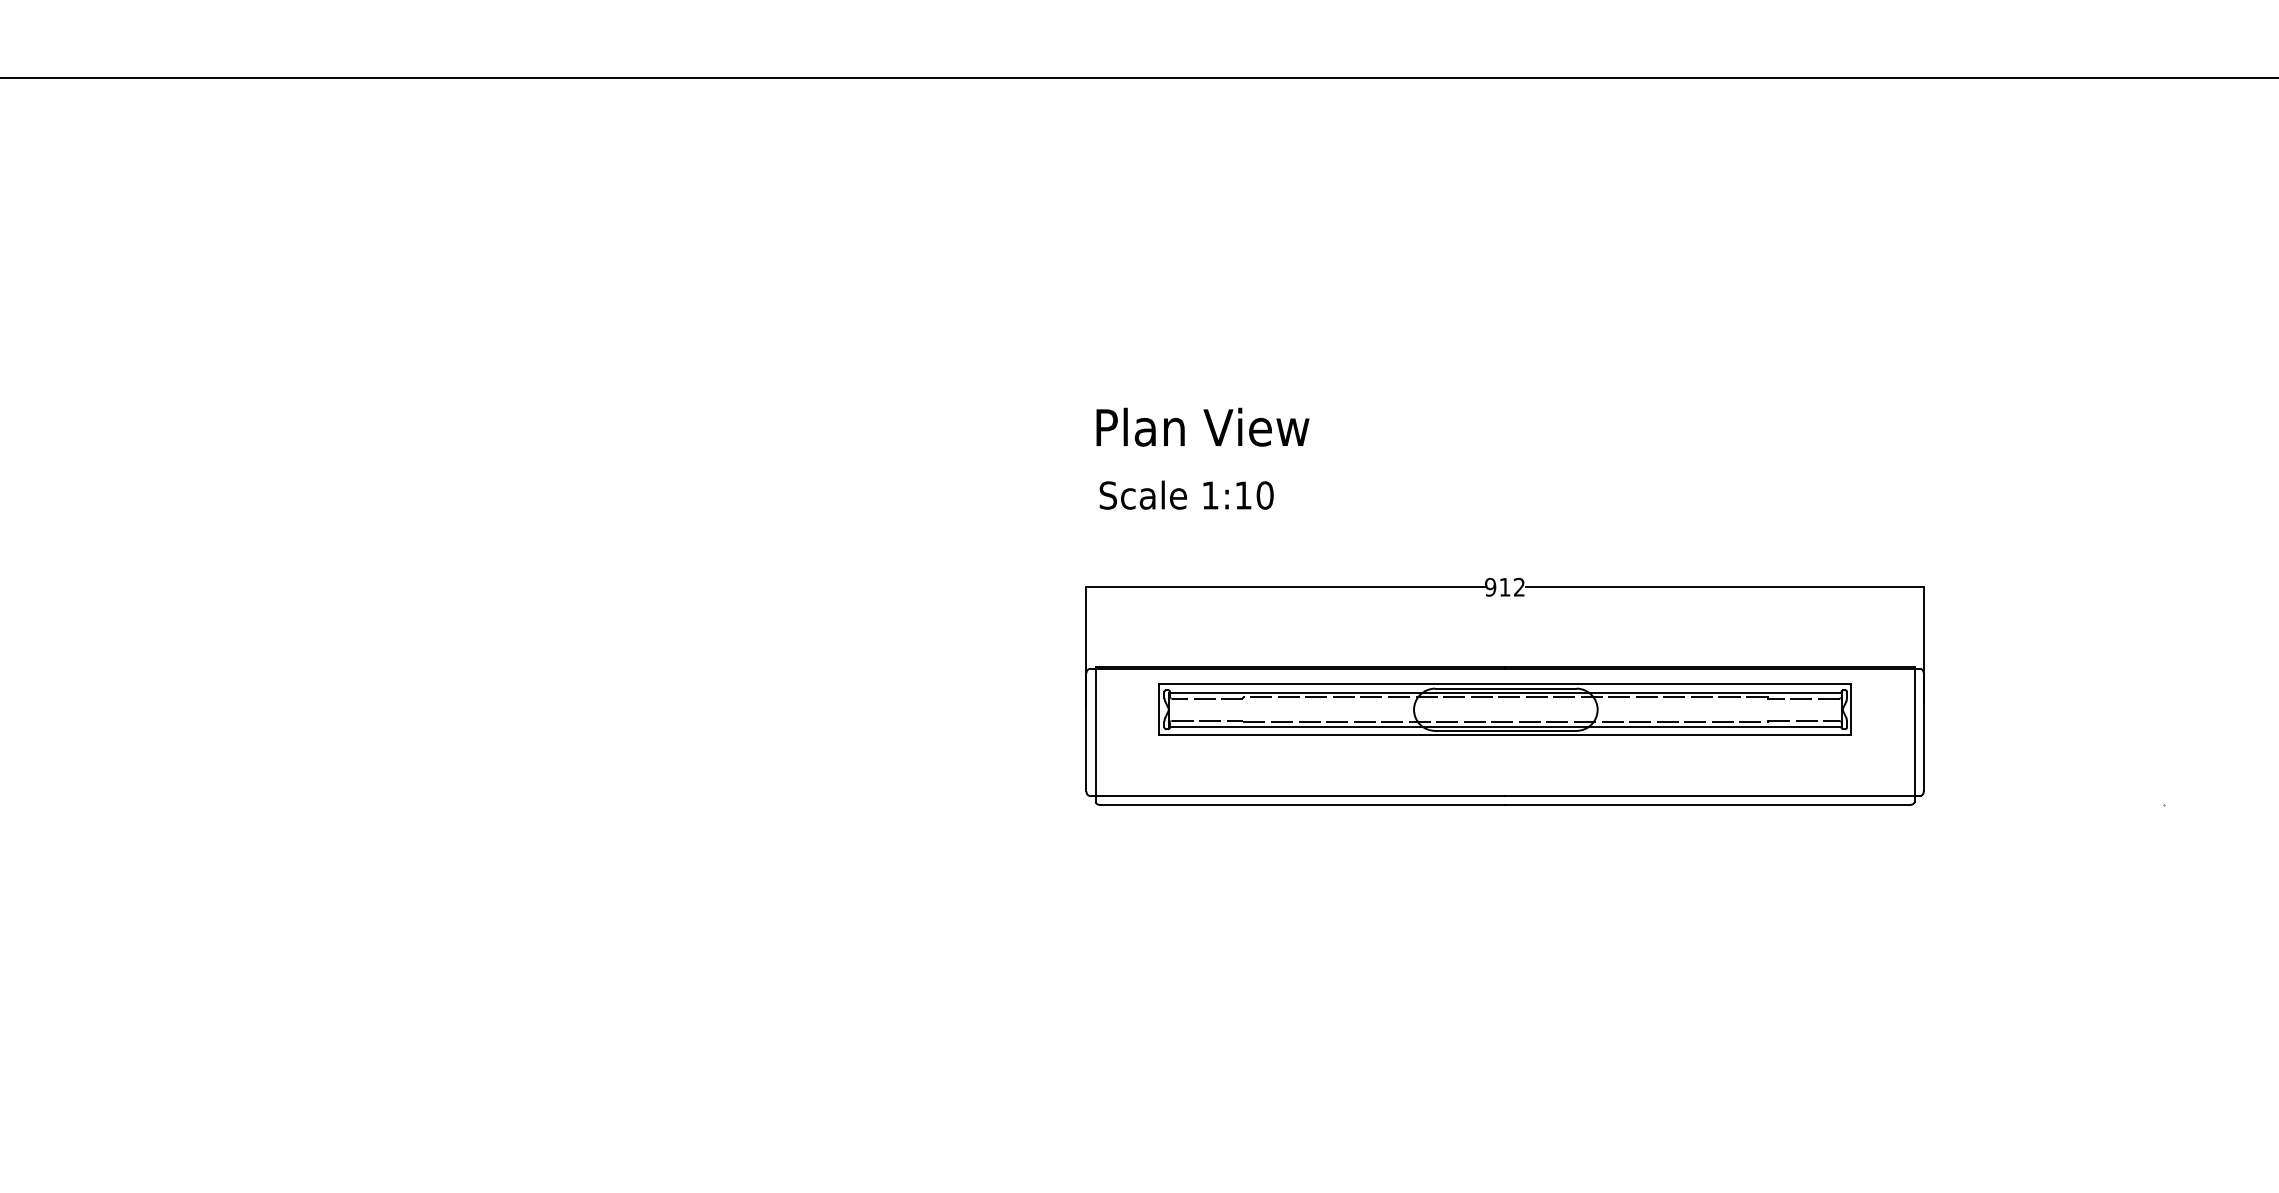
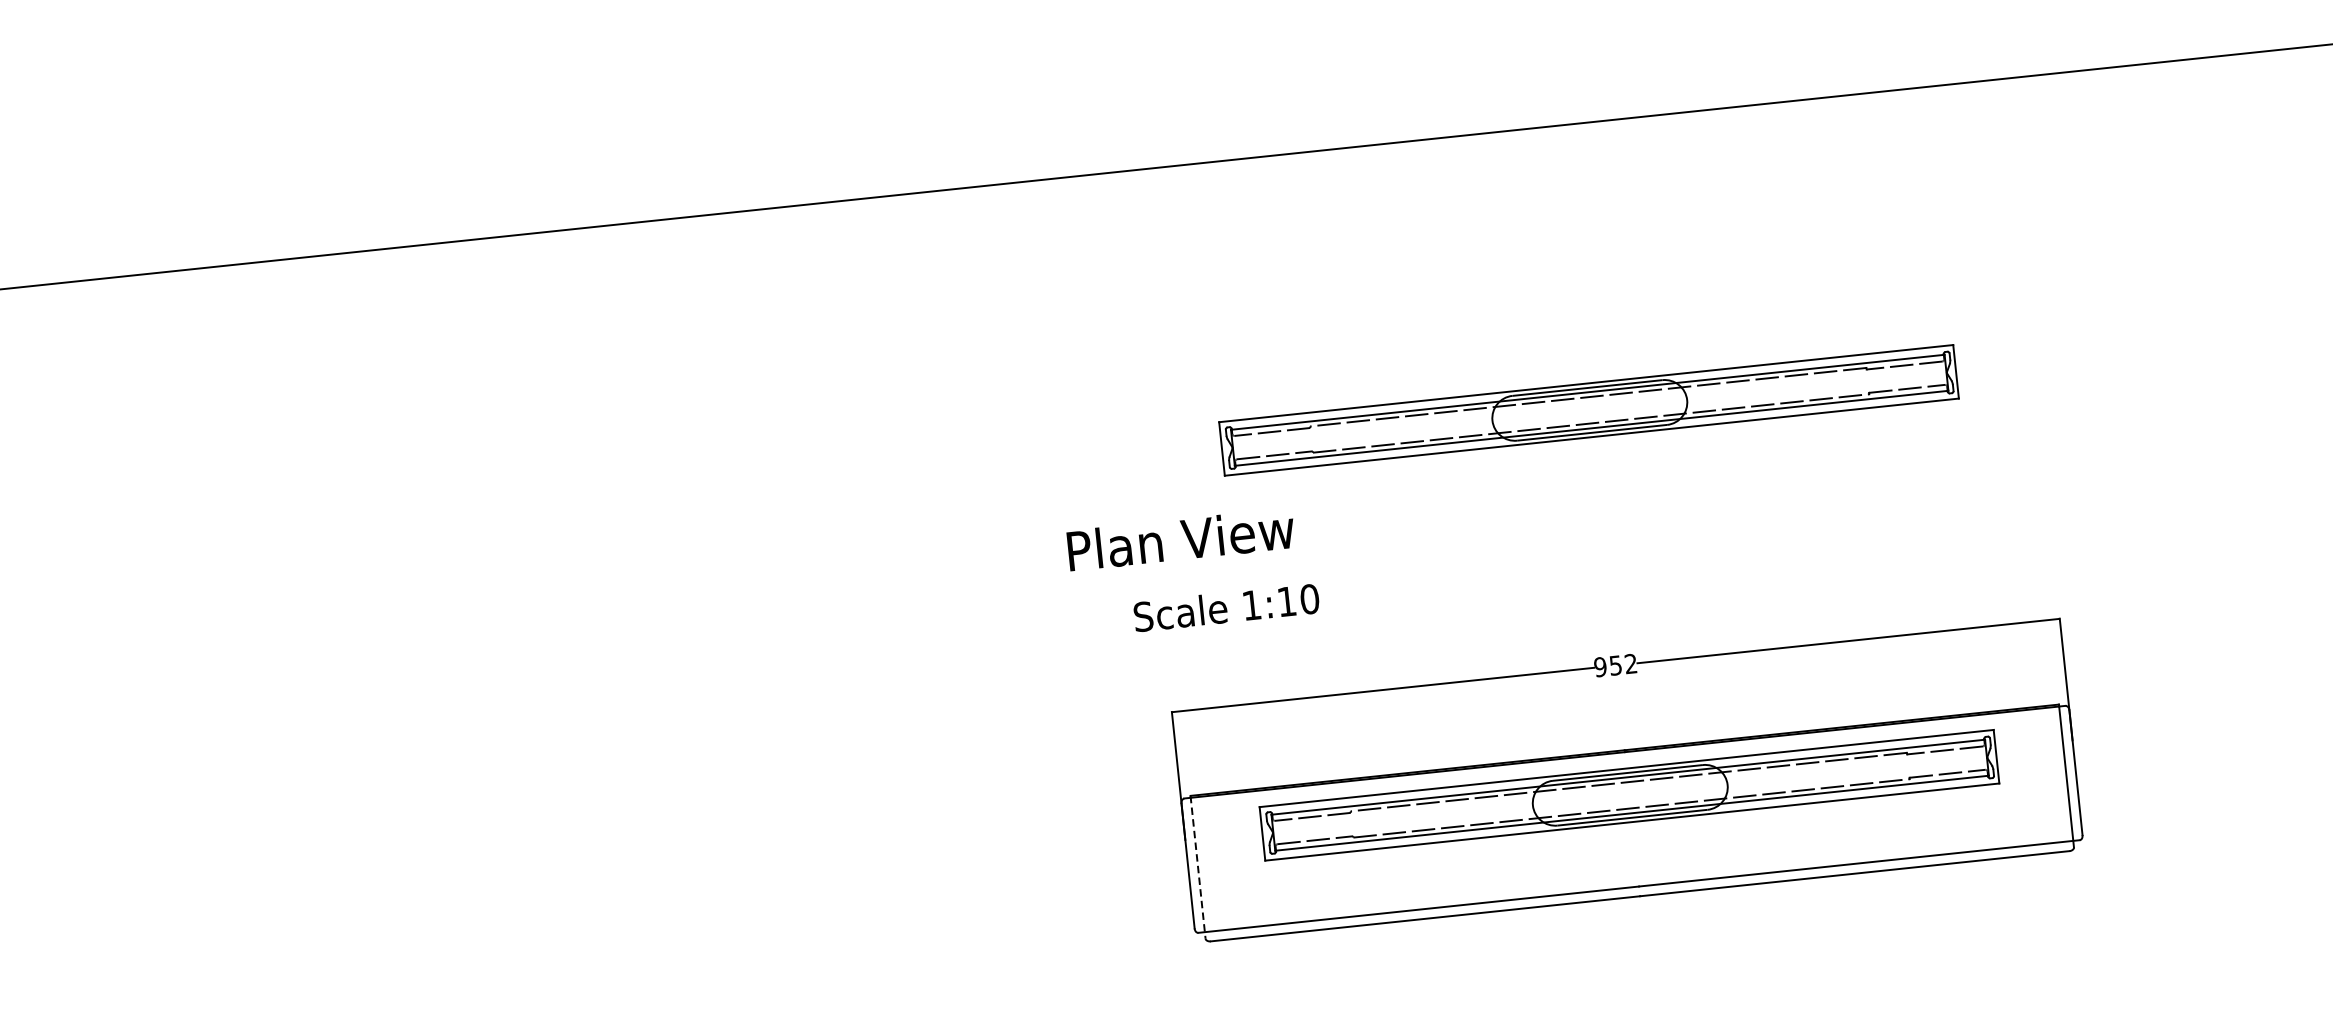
part: (1504, 346) -> (1588, 410), added
text: (1202, 426) -> (1180, 538), moved
text: (1186, 494) -> (1226, 606), moved
text: (1504, 587) -> (1615, 665), 912 -> 952
line: (1095, 735) -> (1198, 868), solid -> dashed

